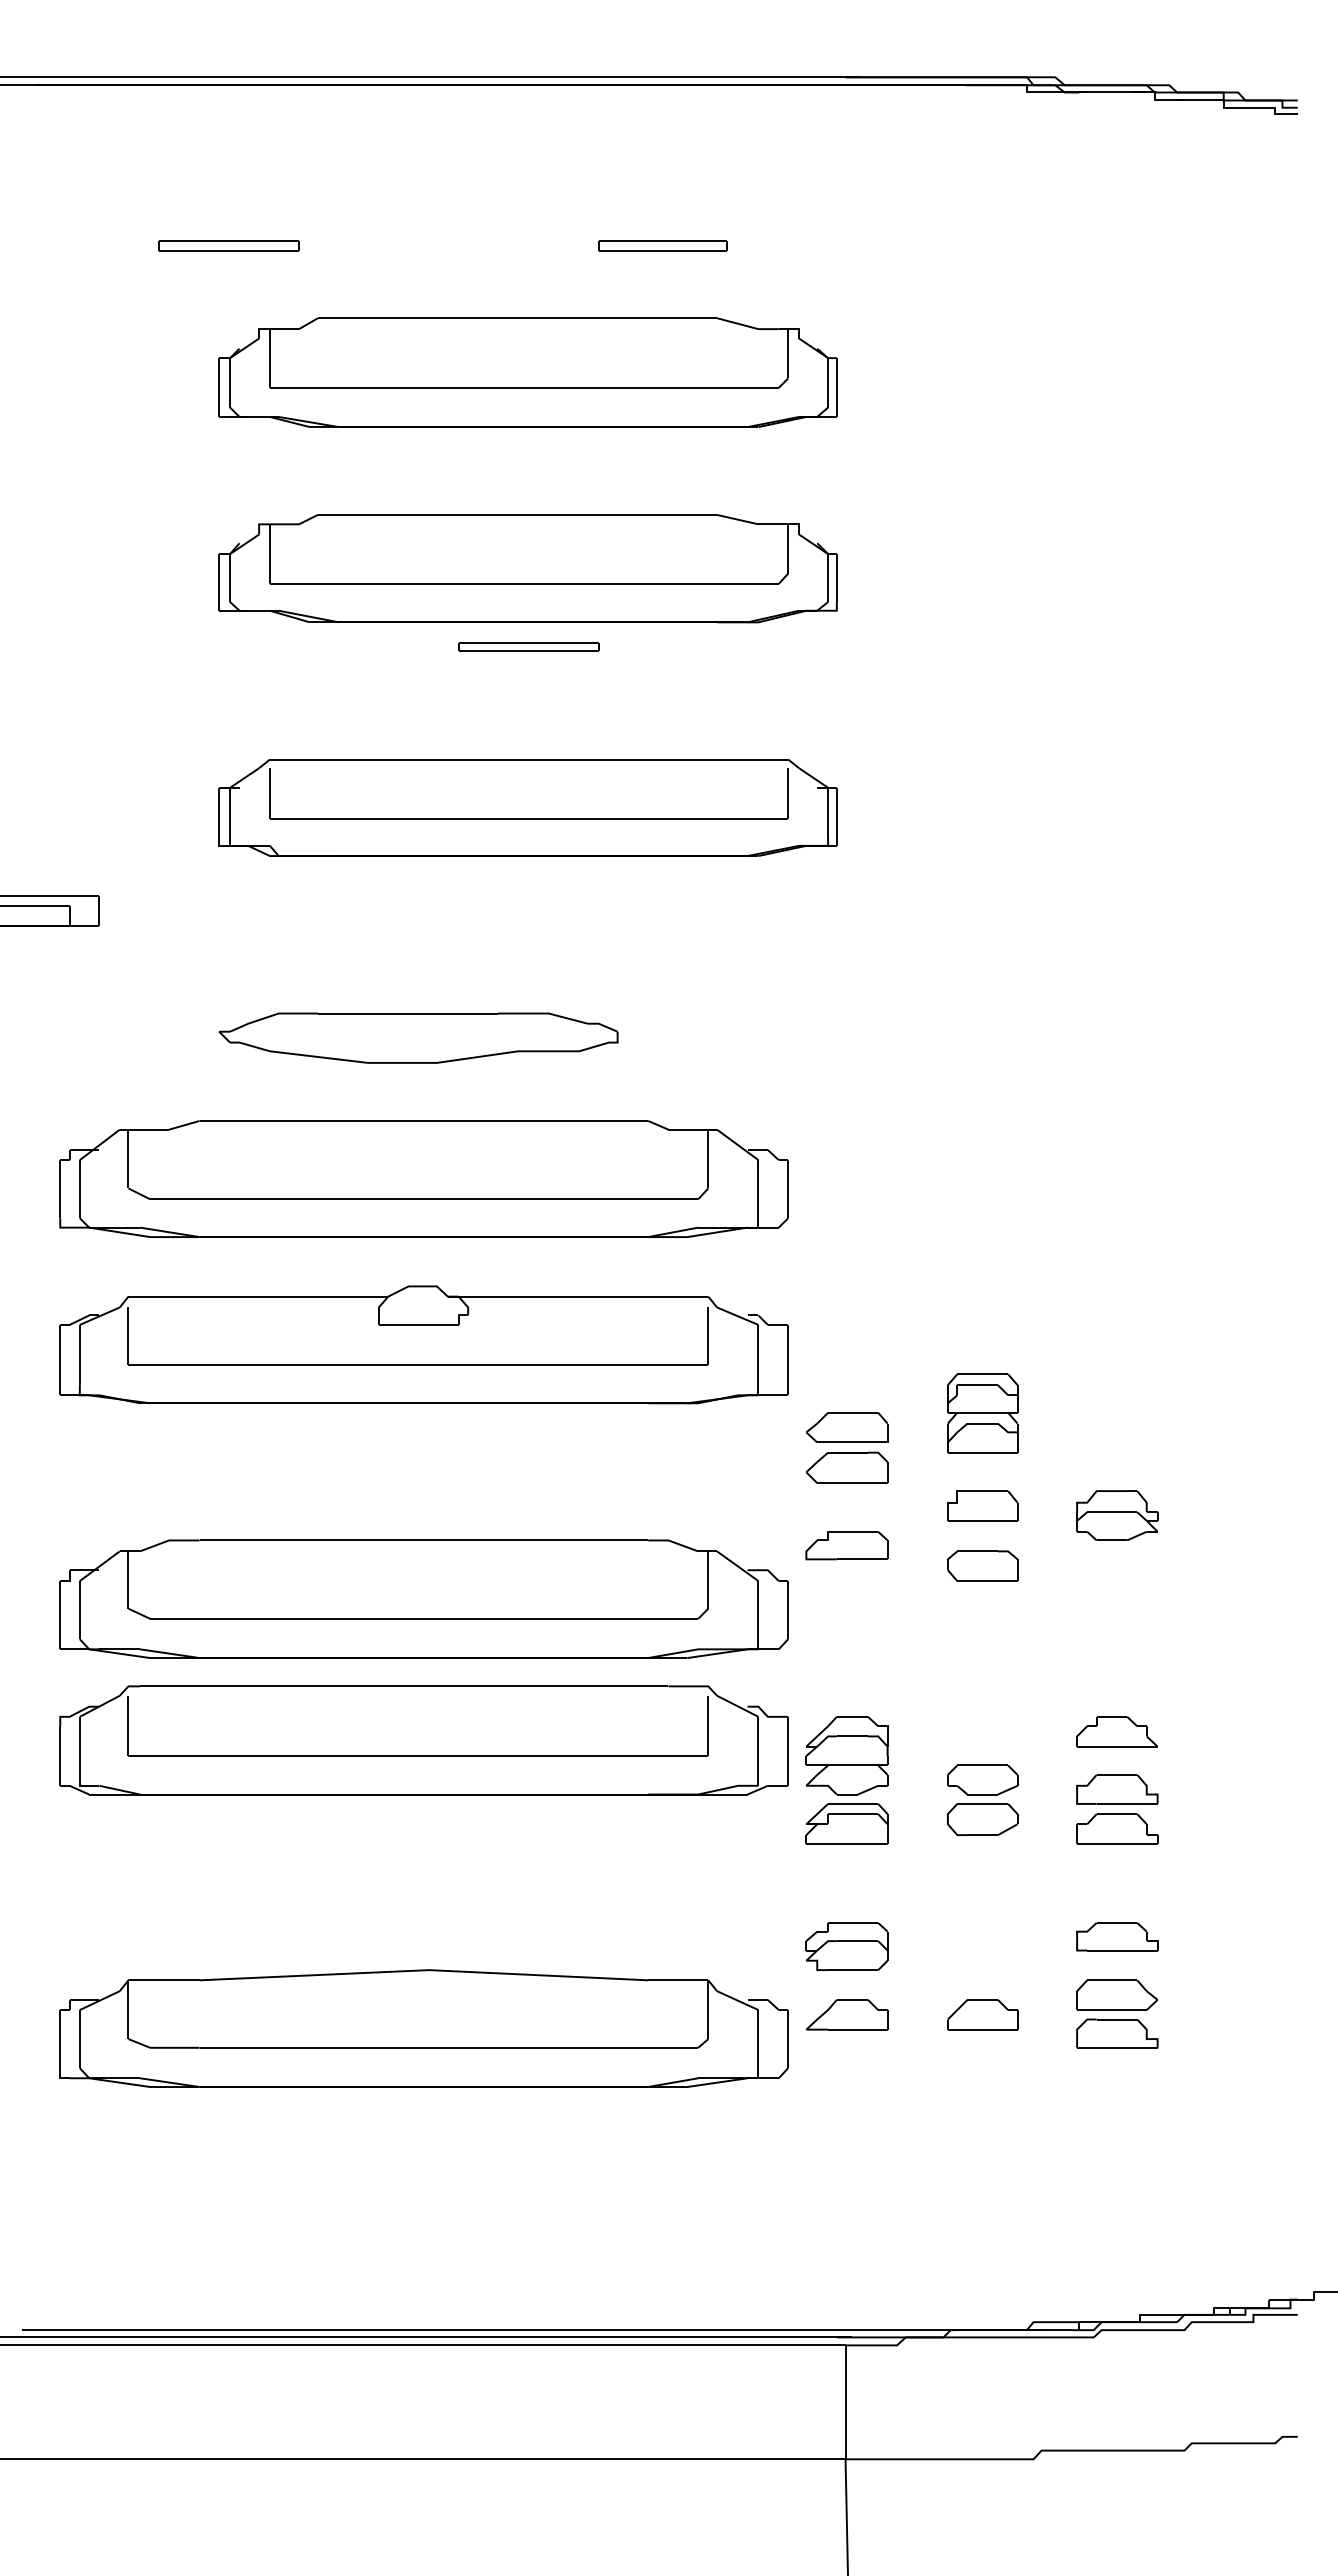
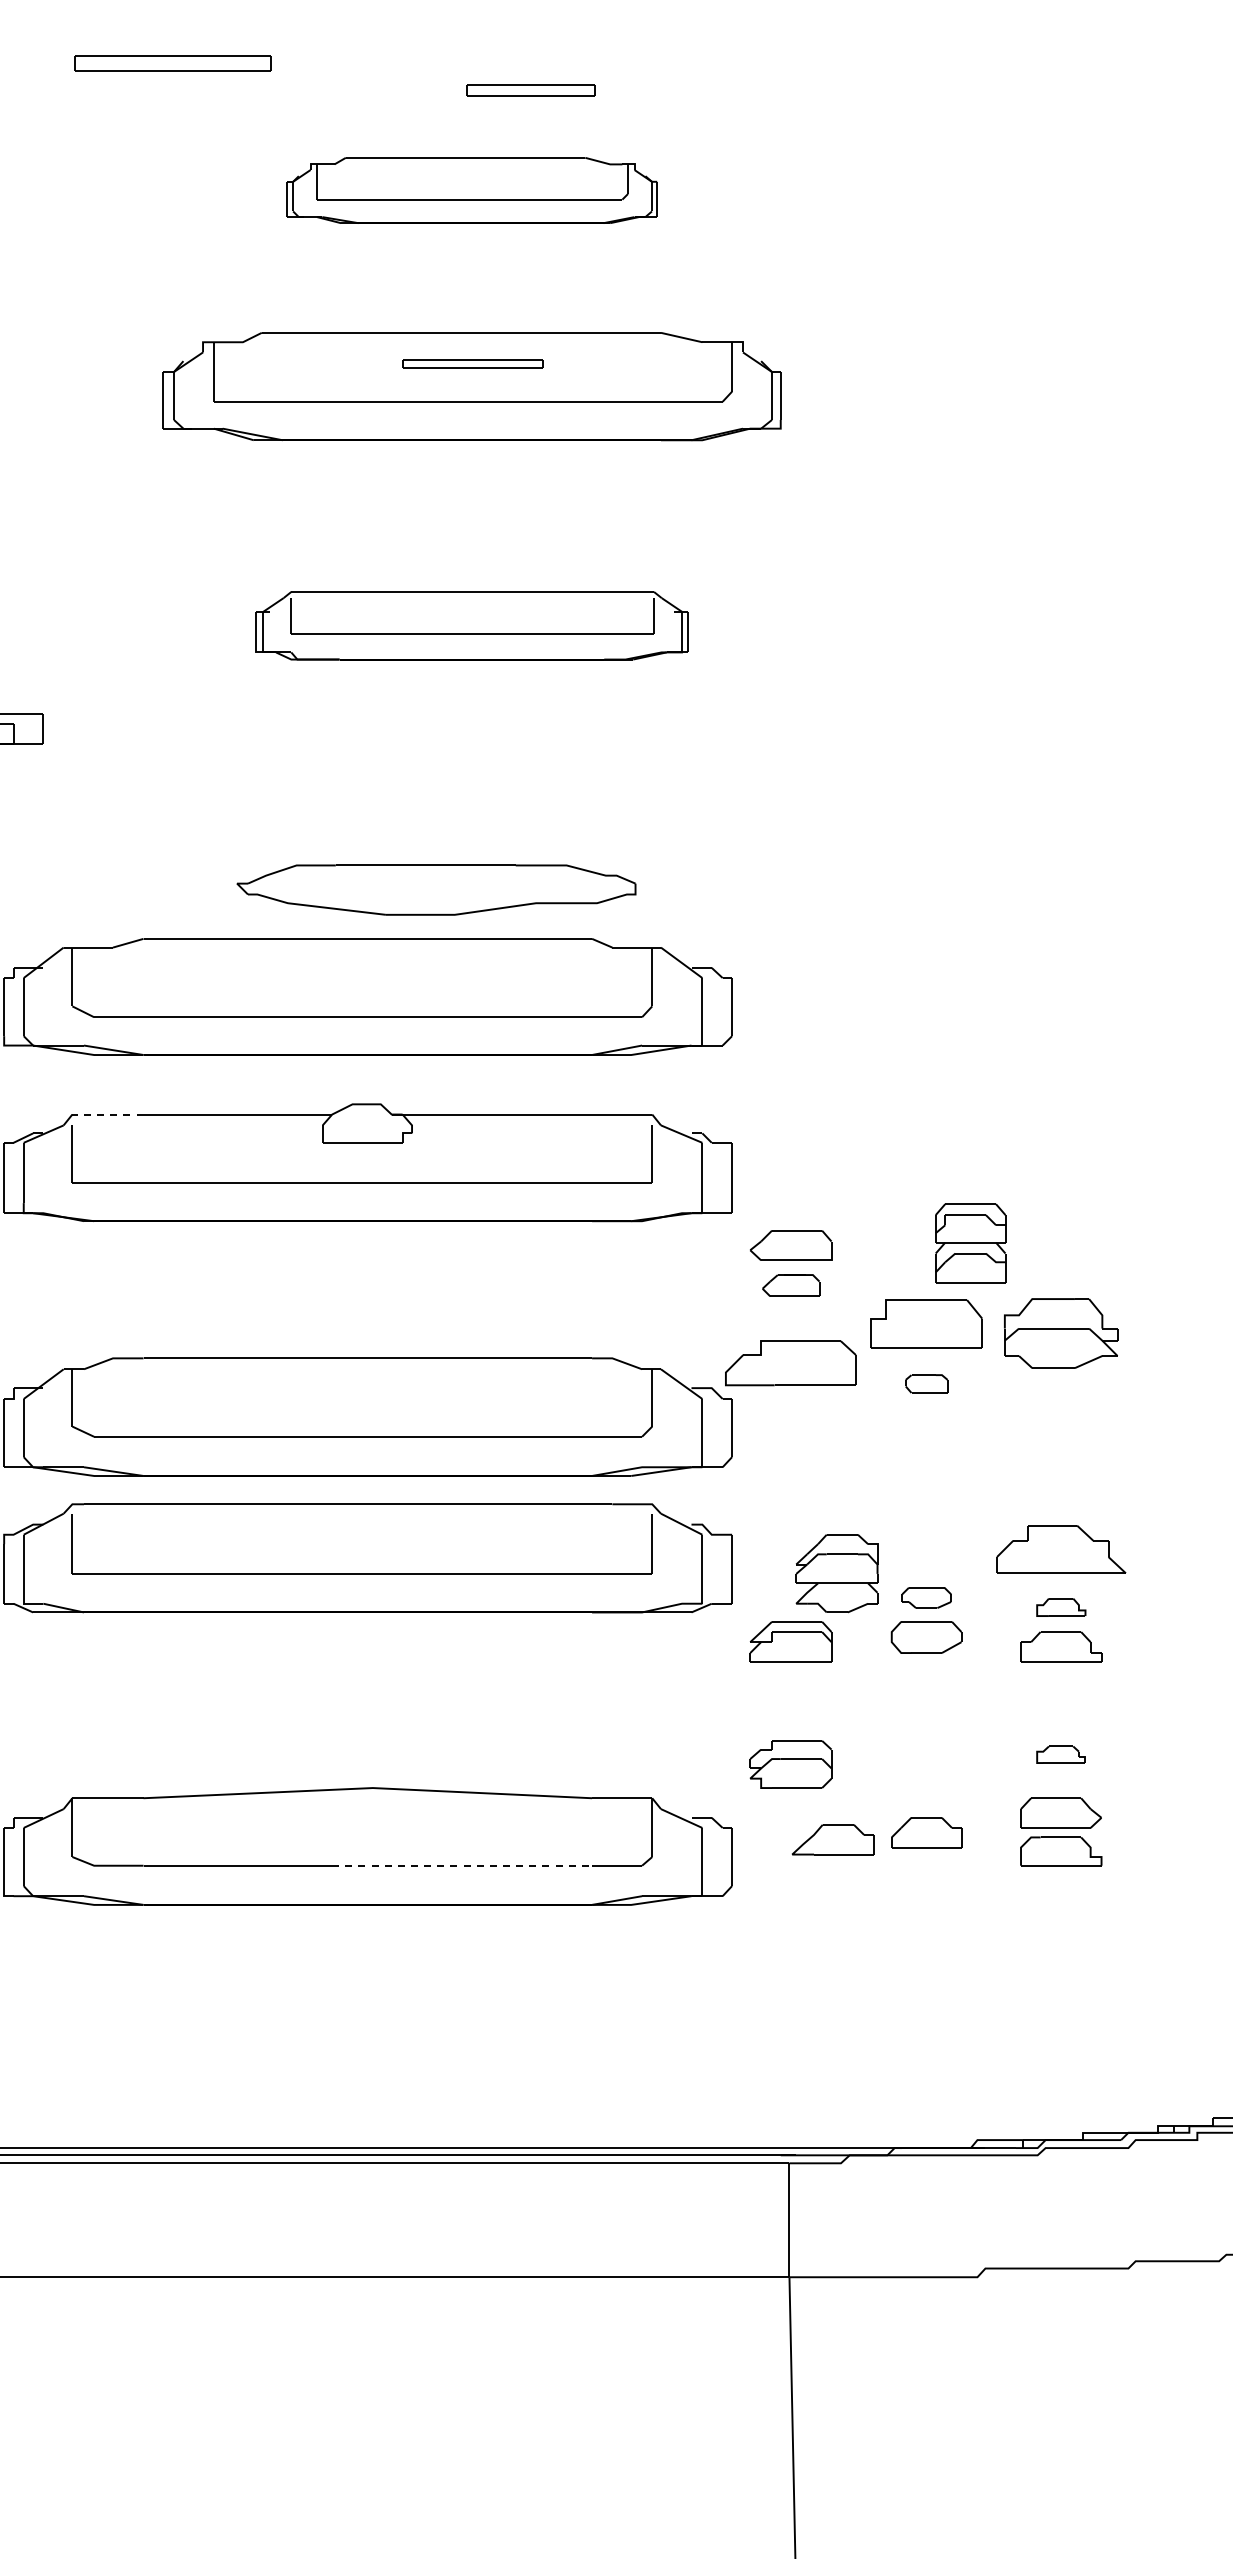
part: (228, 245) -> (172, 63), size x1.4
part: (662, 245) -> (530, 90), moved
part: (527, 372) -> (471, 190), size x0.6
part: (528, 646) -> (472, 363), moved
part: (527, 807) -> (471, 625), size x0.7
part: (418, 1037) -> (436, 889), moved
line: (164, 1296) -> (108, 1114), solid -> dashed
part: (982, 1413) -> (970, 1243), moved
part: (847, 1467) -> (791, 1285), size x0.7
part: (982, 1505) -> (926, 1323), size x1.6
part: (1117, 1515) -> (1061, 1333), size x1.4
part: (846, 1545) -> (790, 1363), size x1.6
part: (982, 1565) -> (926, 1383), size x0.6
part: (1116, 1731) -> (1060, 1549), size x1.6
part: (846, 1755) -> (836, 1573), moved
part: (982, 1779) -> (926, 1597), size x0.7
part: (1117, 1789) -> (1061, 1607), size x0.6
part: (1117, 1936) -> (1061, 1754), size x0.6
part: (847, 2014) -> (833, 1839), moved
line: (518, 2047) -> (462, 1865), solid -> dashed

